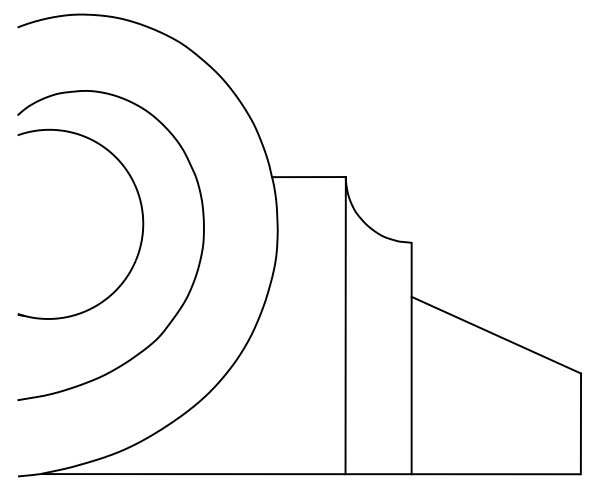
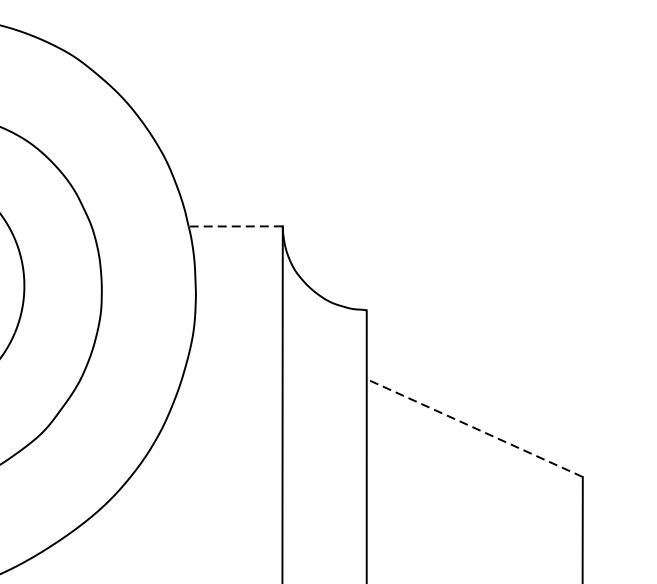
line: (308, 177) -> (235, 226), solid -> dashed
line: (496, 335) -> (474, 428), solid -> dashed

